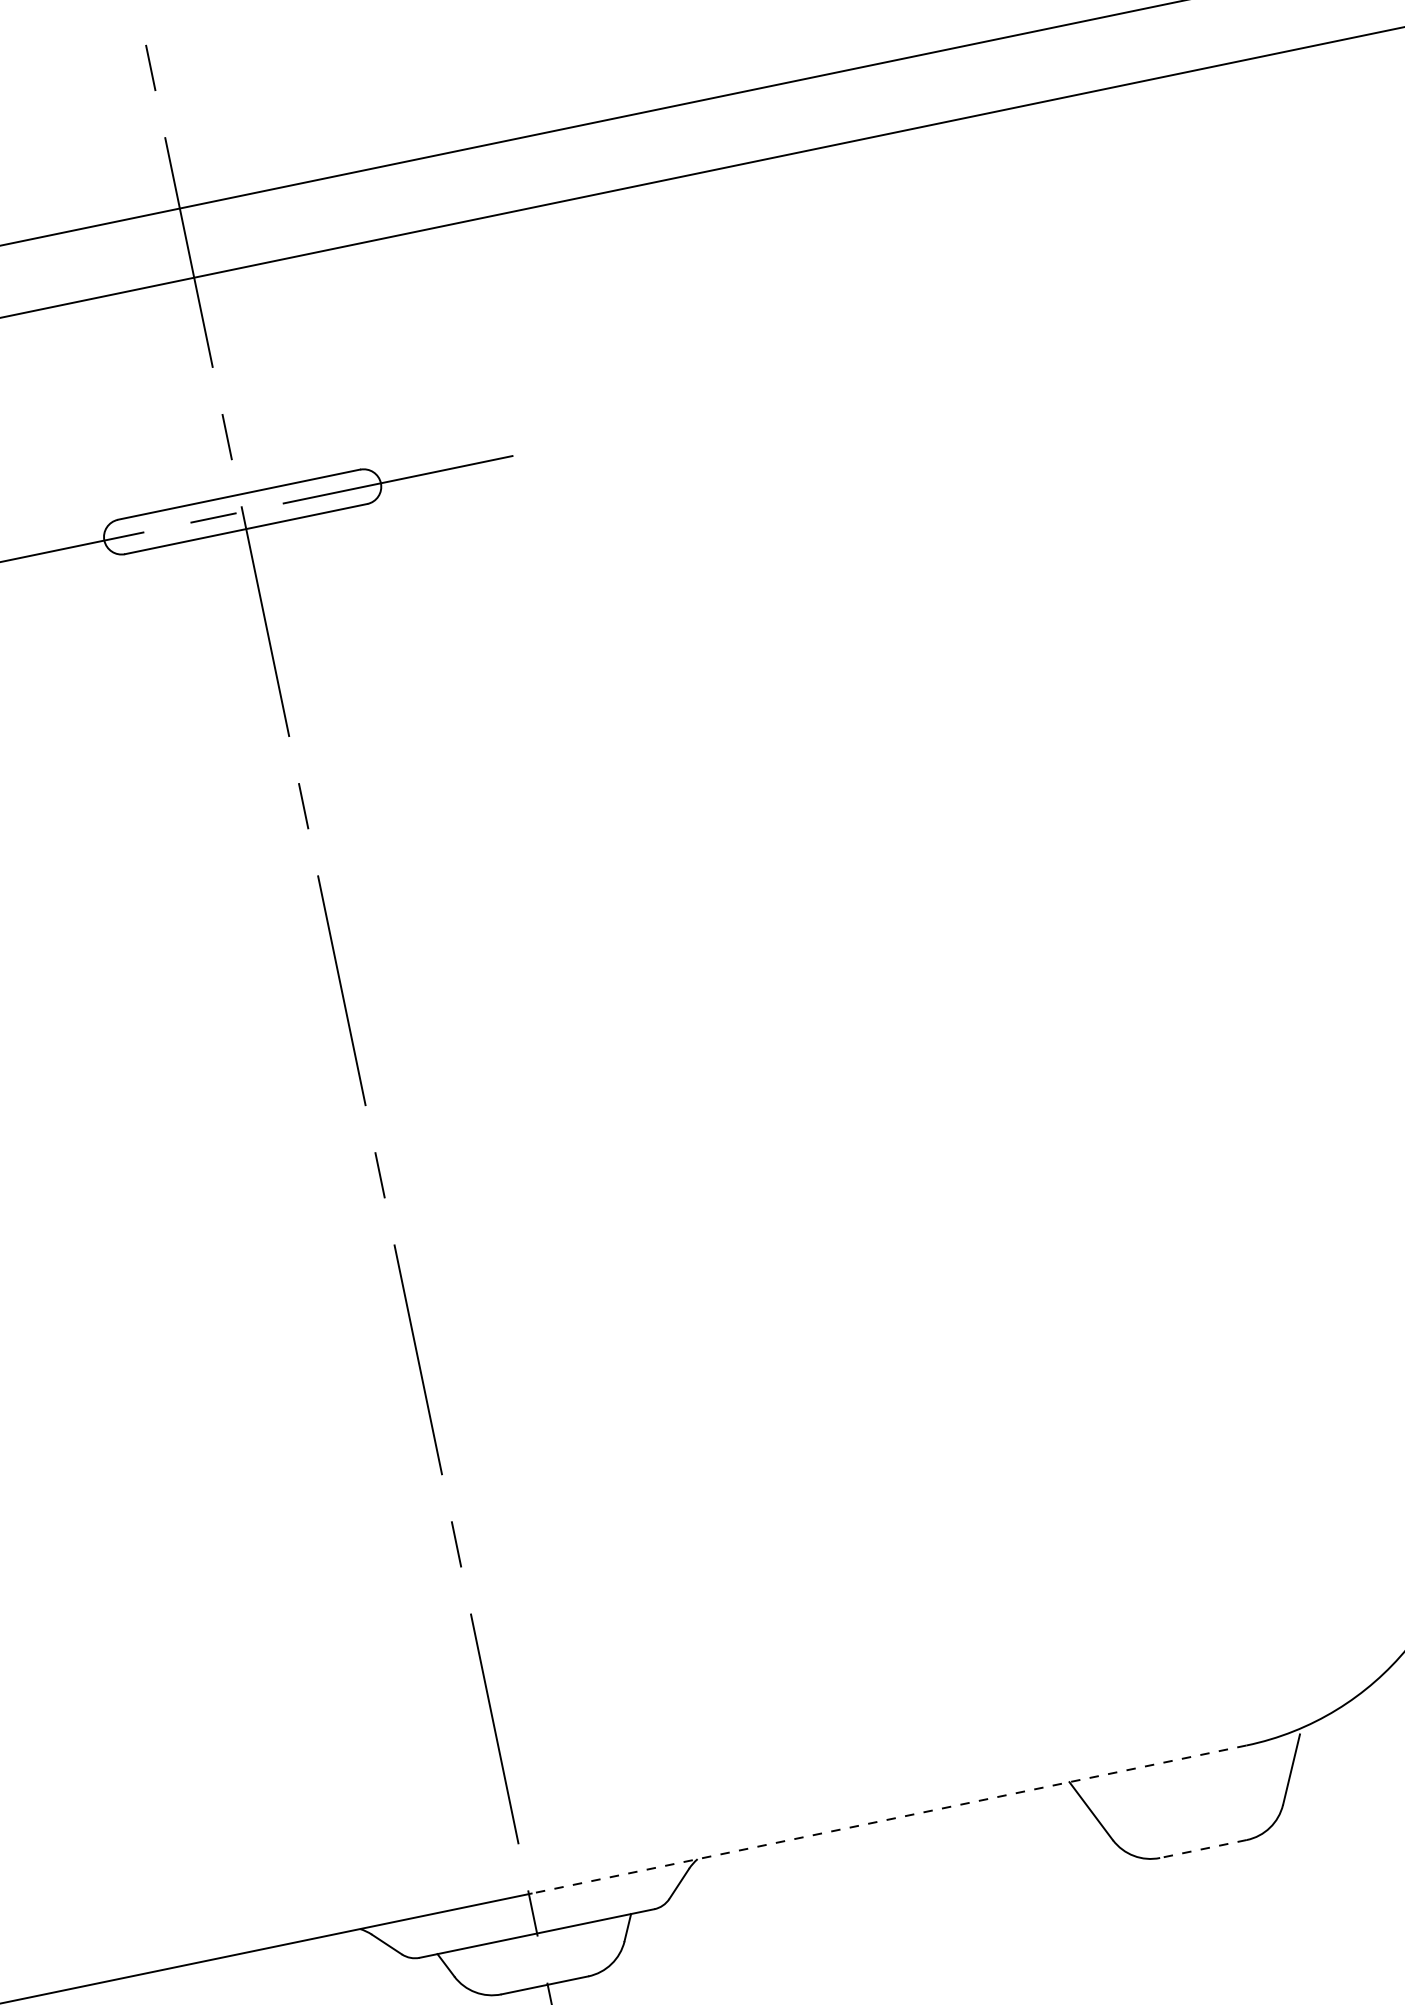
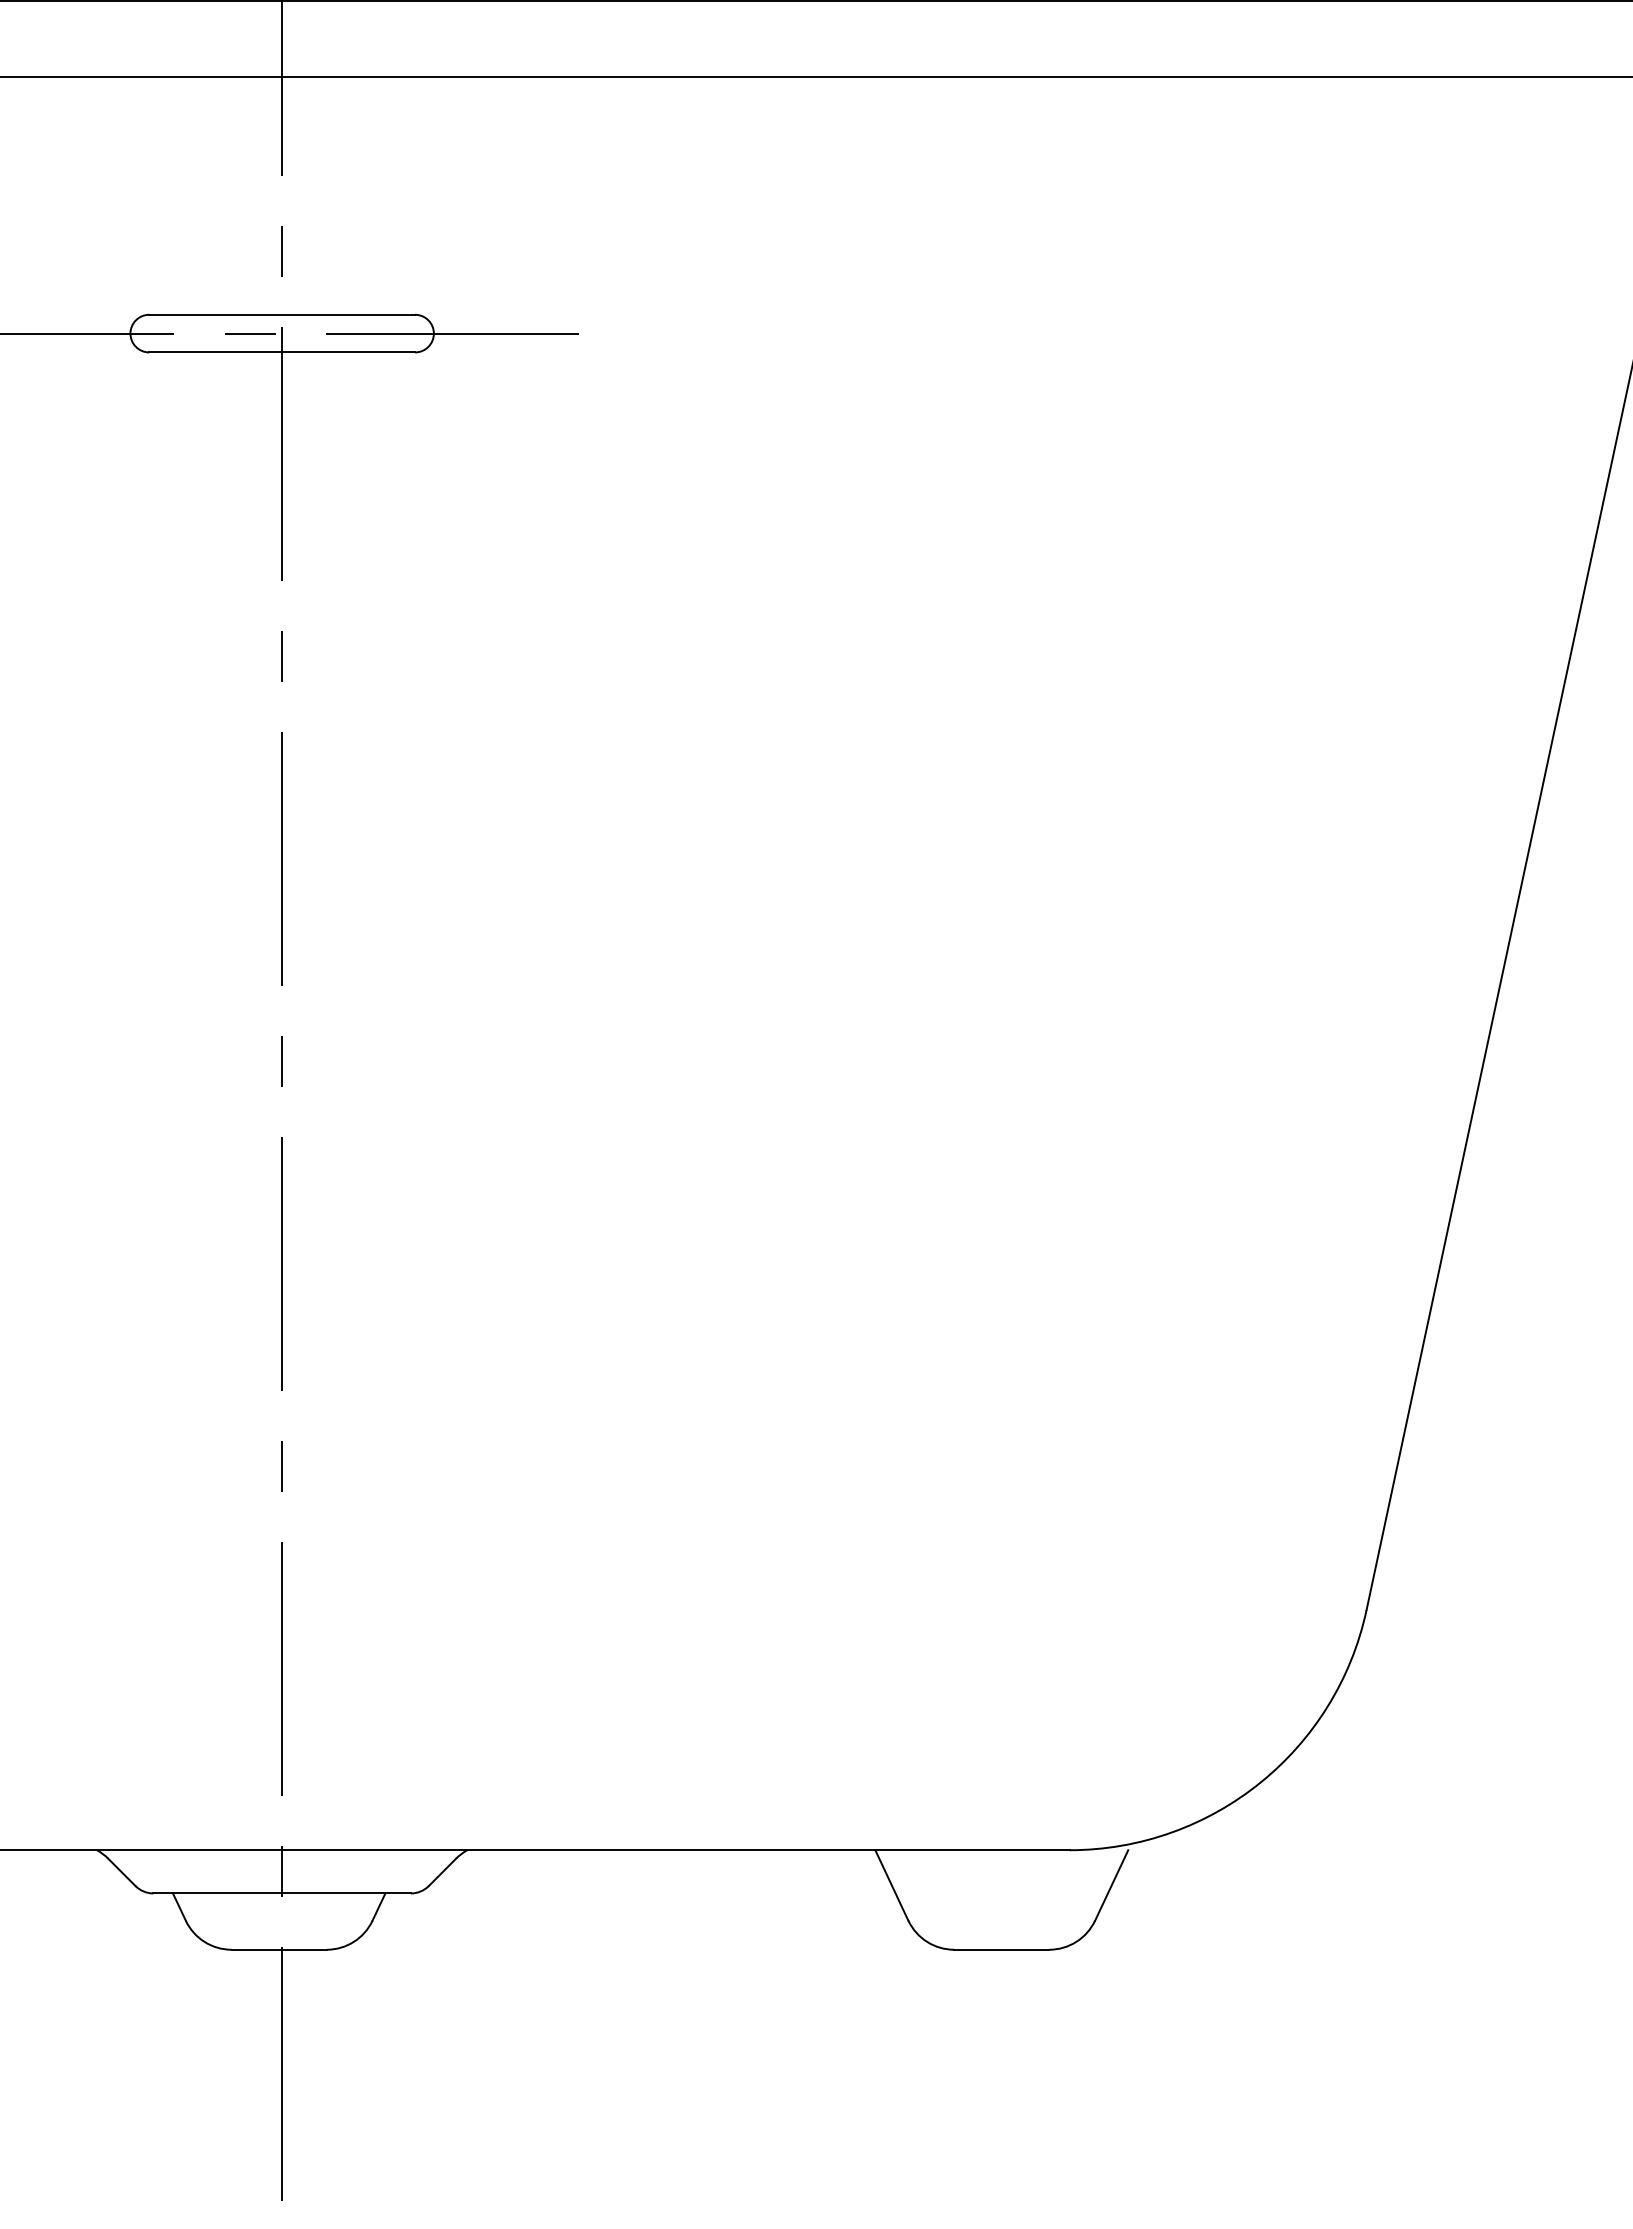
line: (887, 1820) -> (675, 1850), dashed -> solid
line: (1203, 1848) -> (1001, 1949), dashed -> solid

